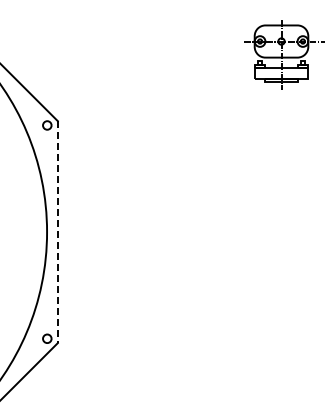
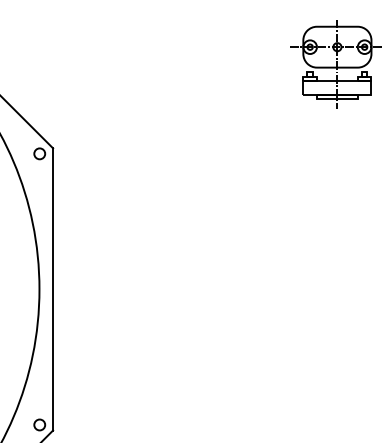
line: (57, 232) -> (52, 289), dashed -> solid

